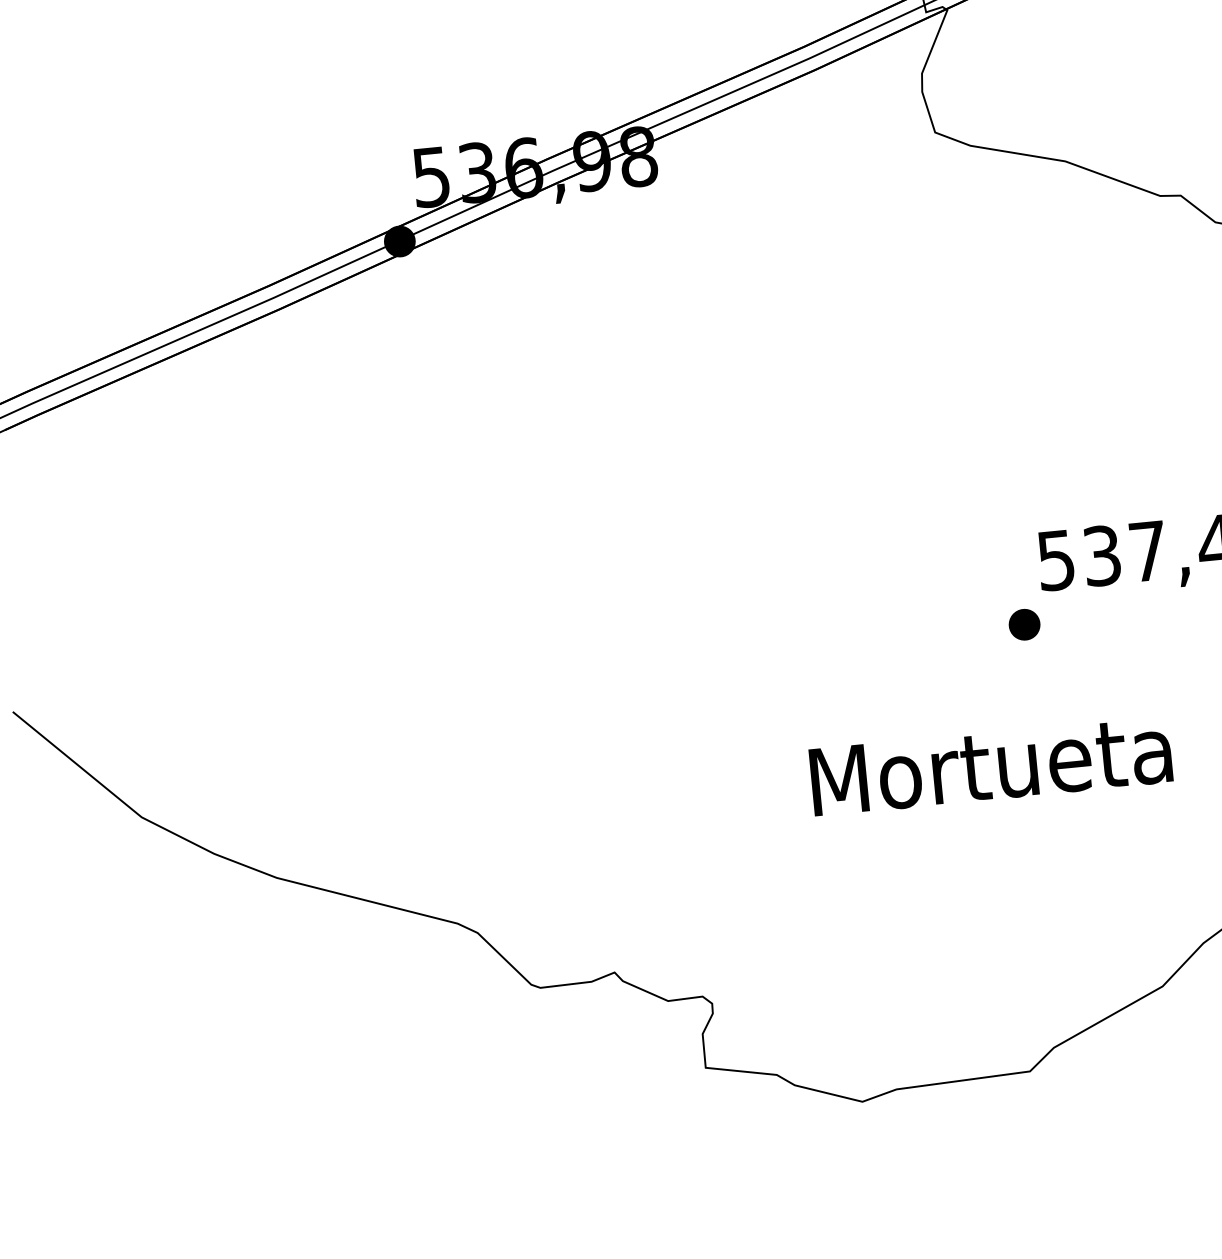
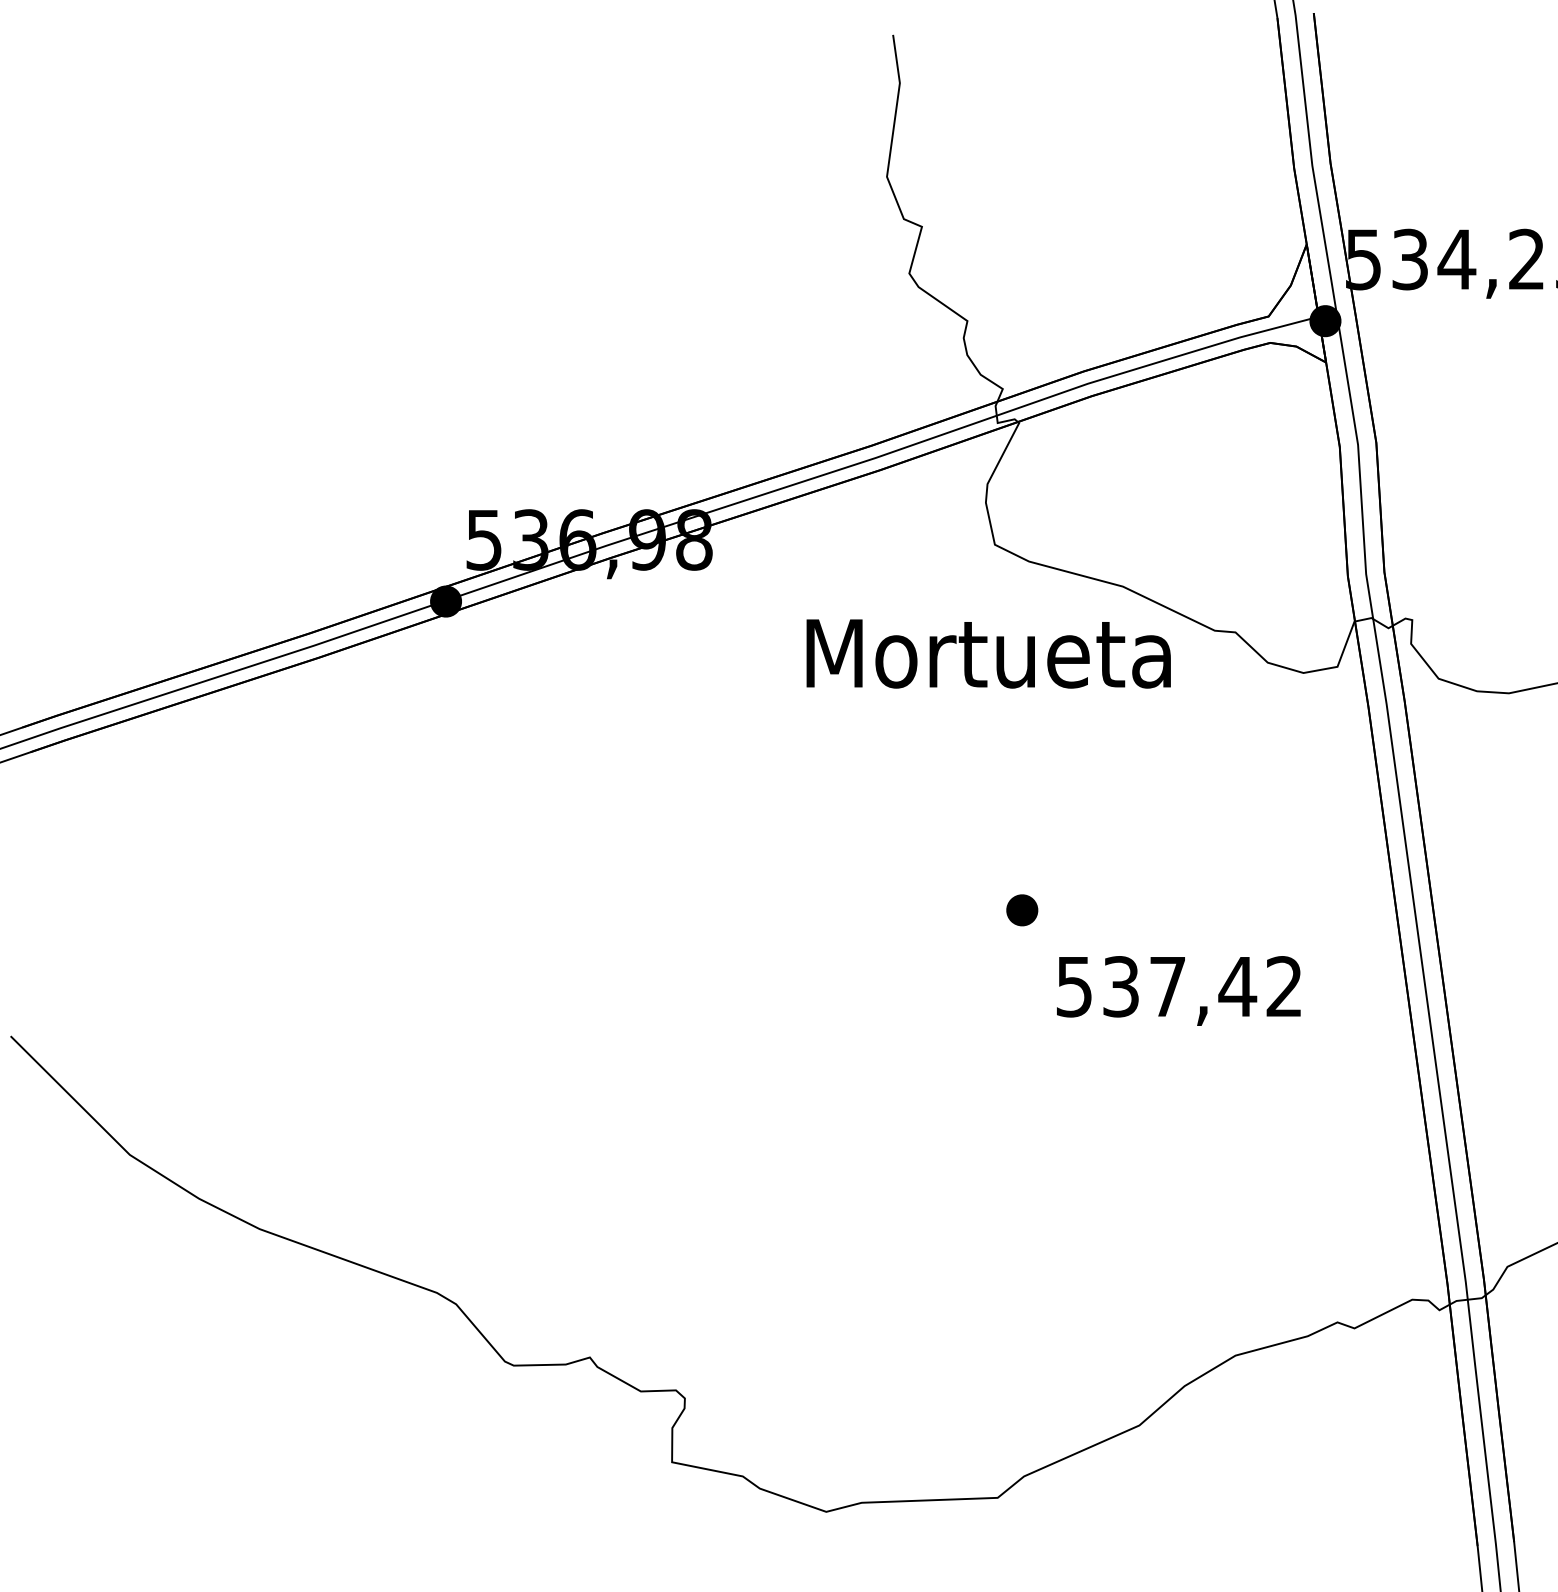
part: (1024, 624) -> (1022, 910), moved
text: (990, 765) -> (988, 653), moved

